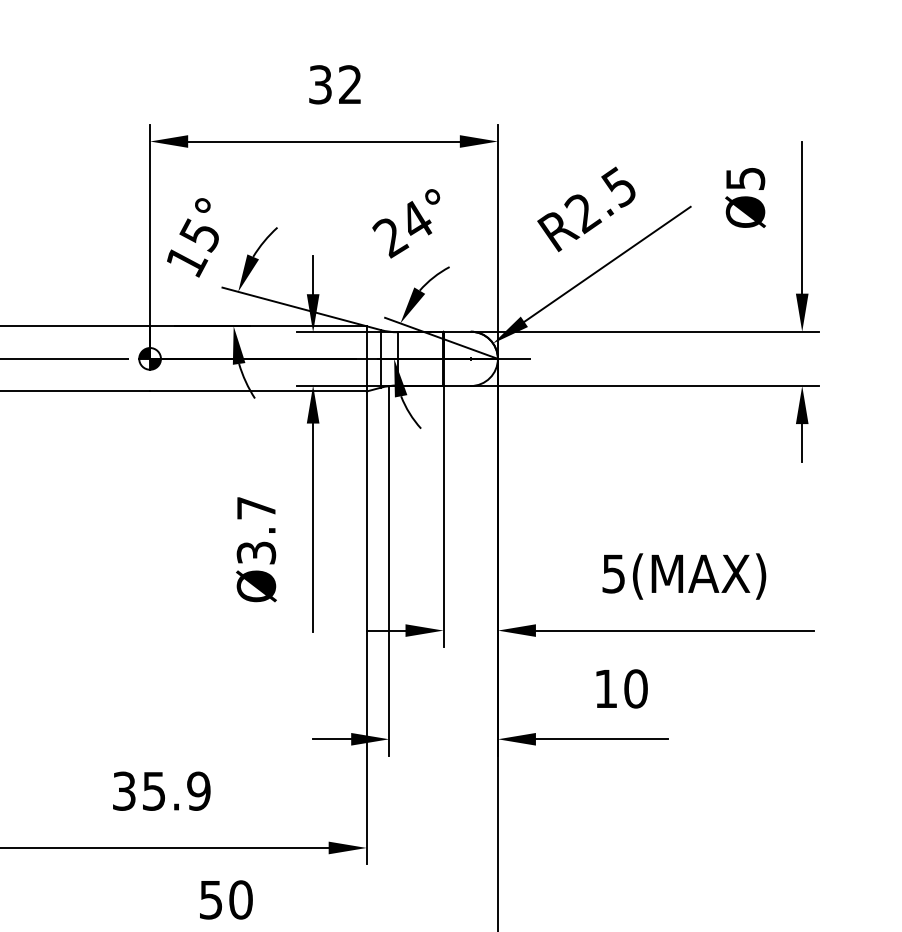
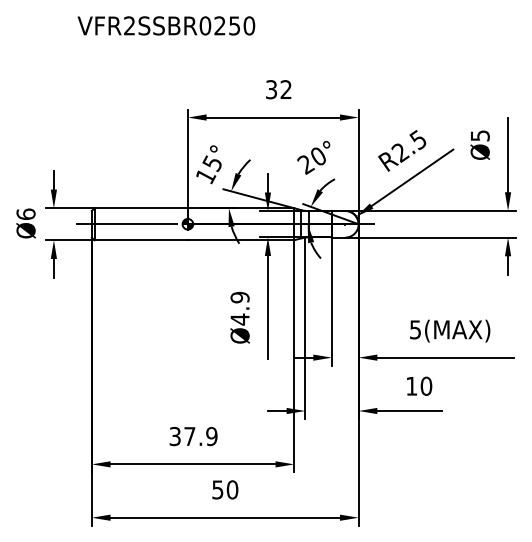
text: (416, 218) -> (318, 155), 24° -> 20°
text: (255, 530) -> (239, 308), Ø3.7 -> Ø4.9
text: (153, 791) -> (189, 436), 35.9 -> 37.9

